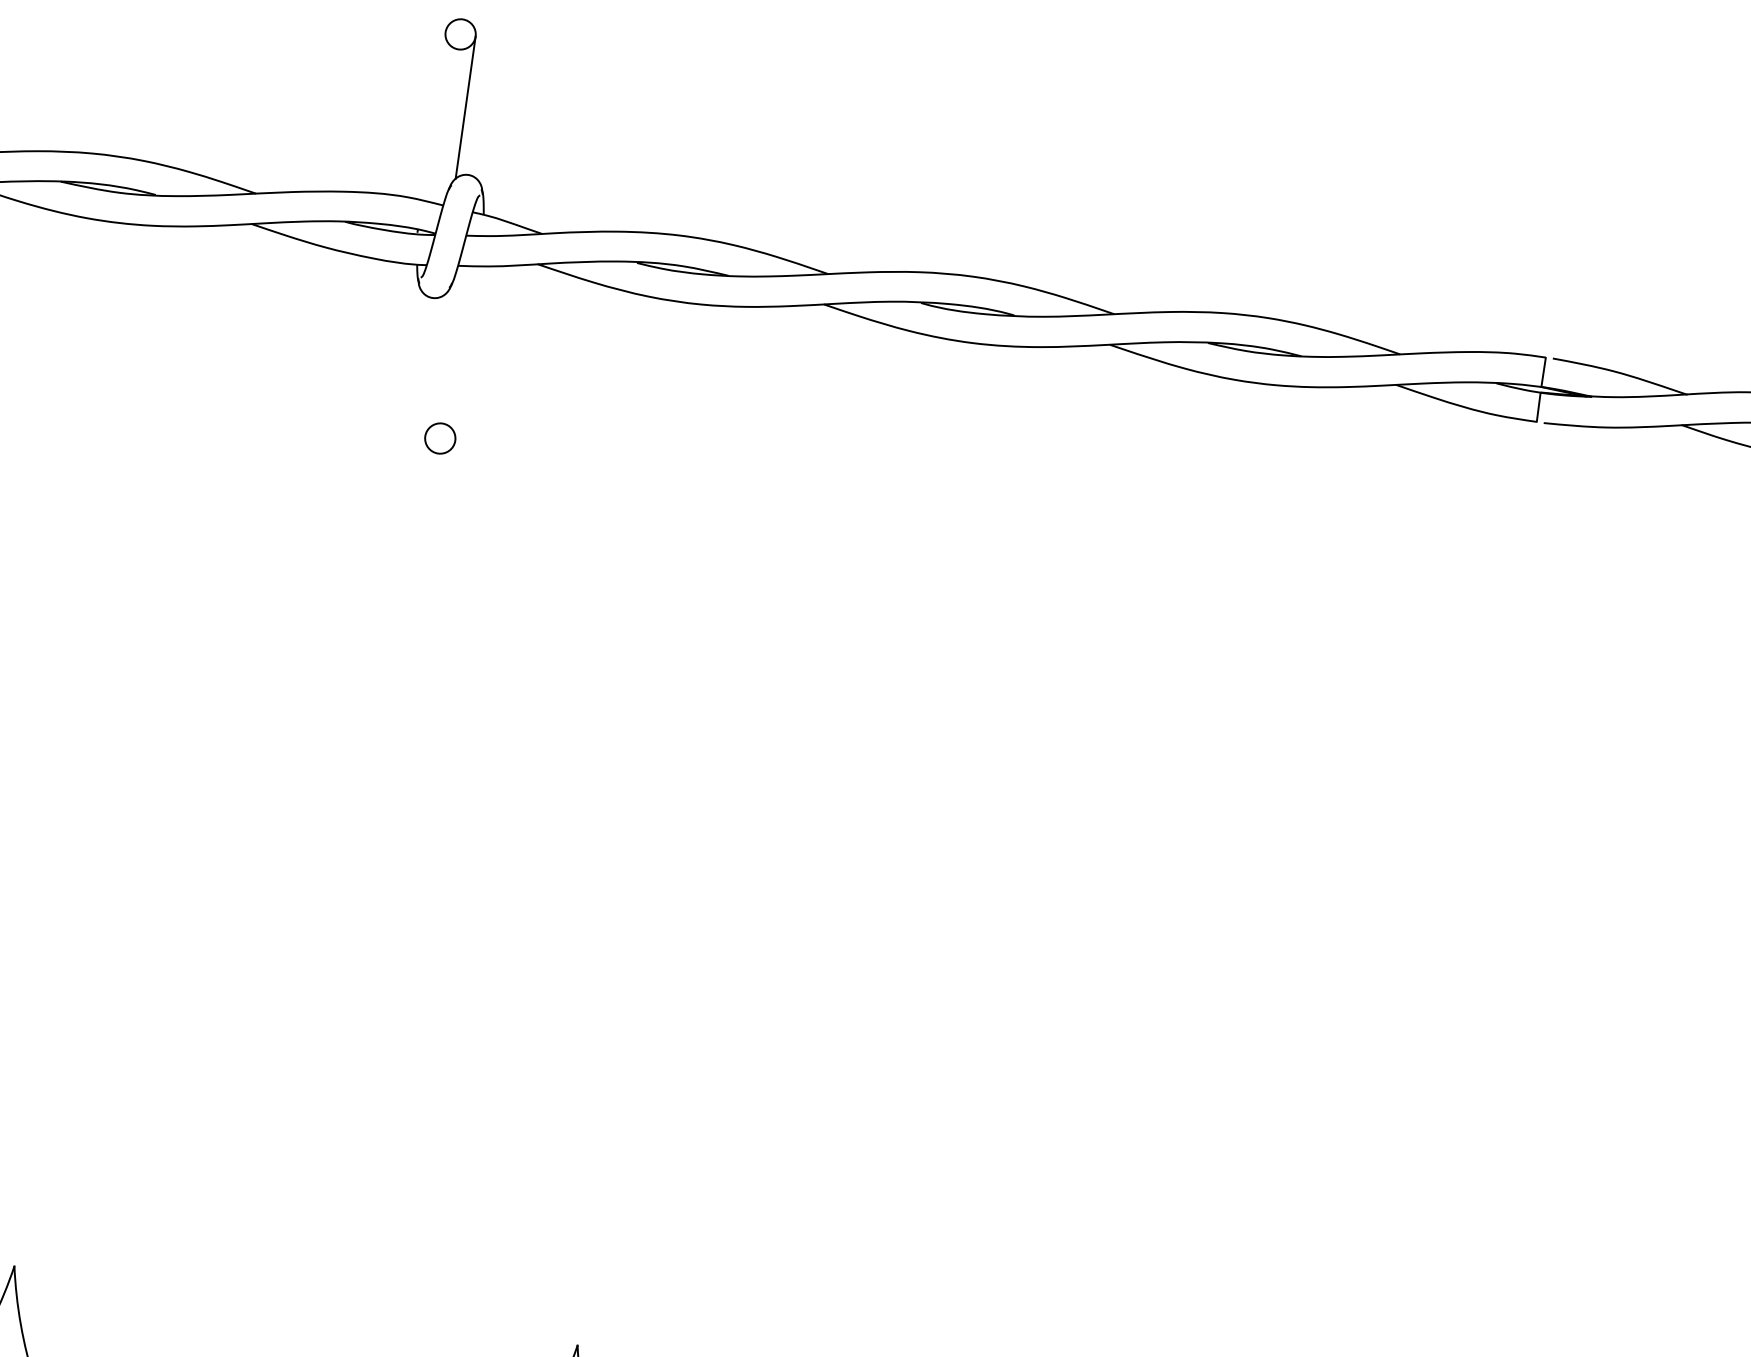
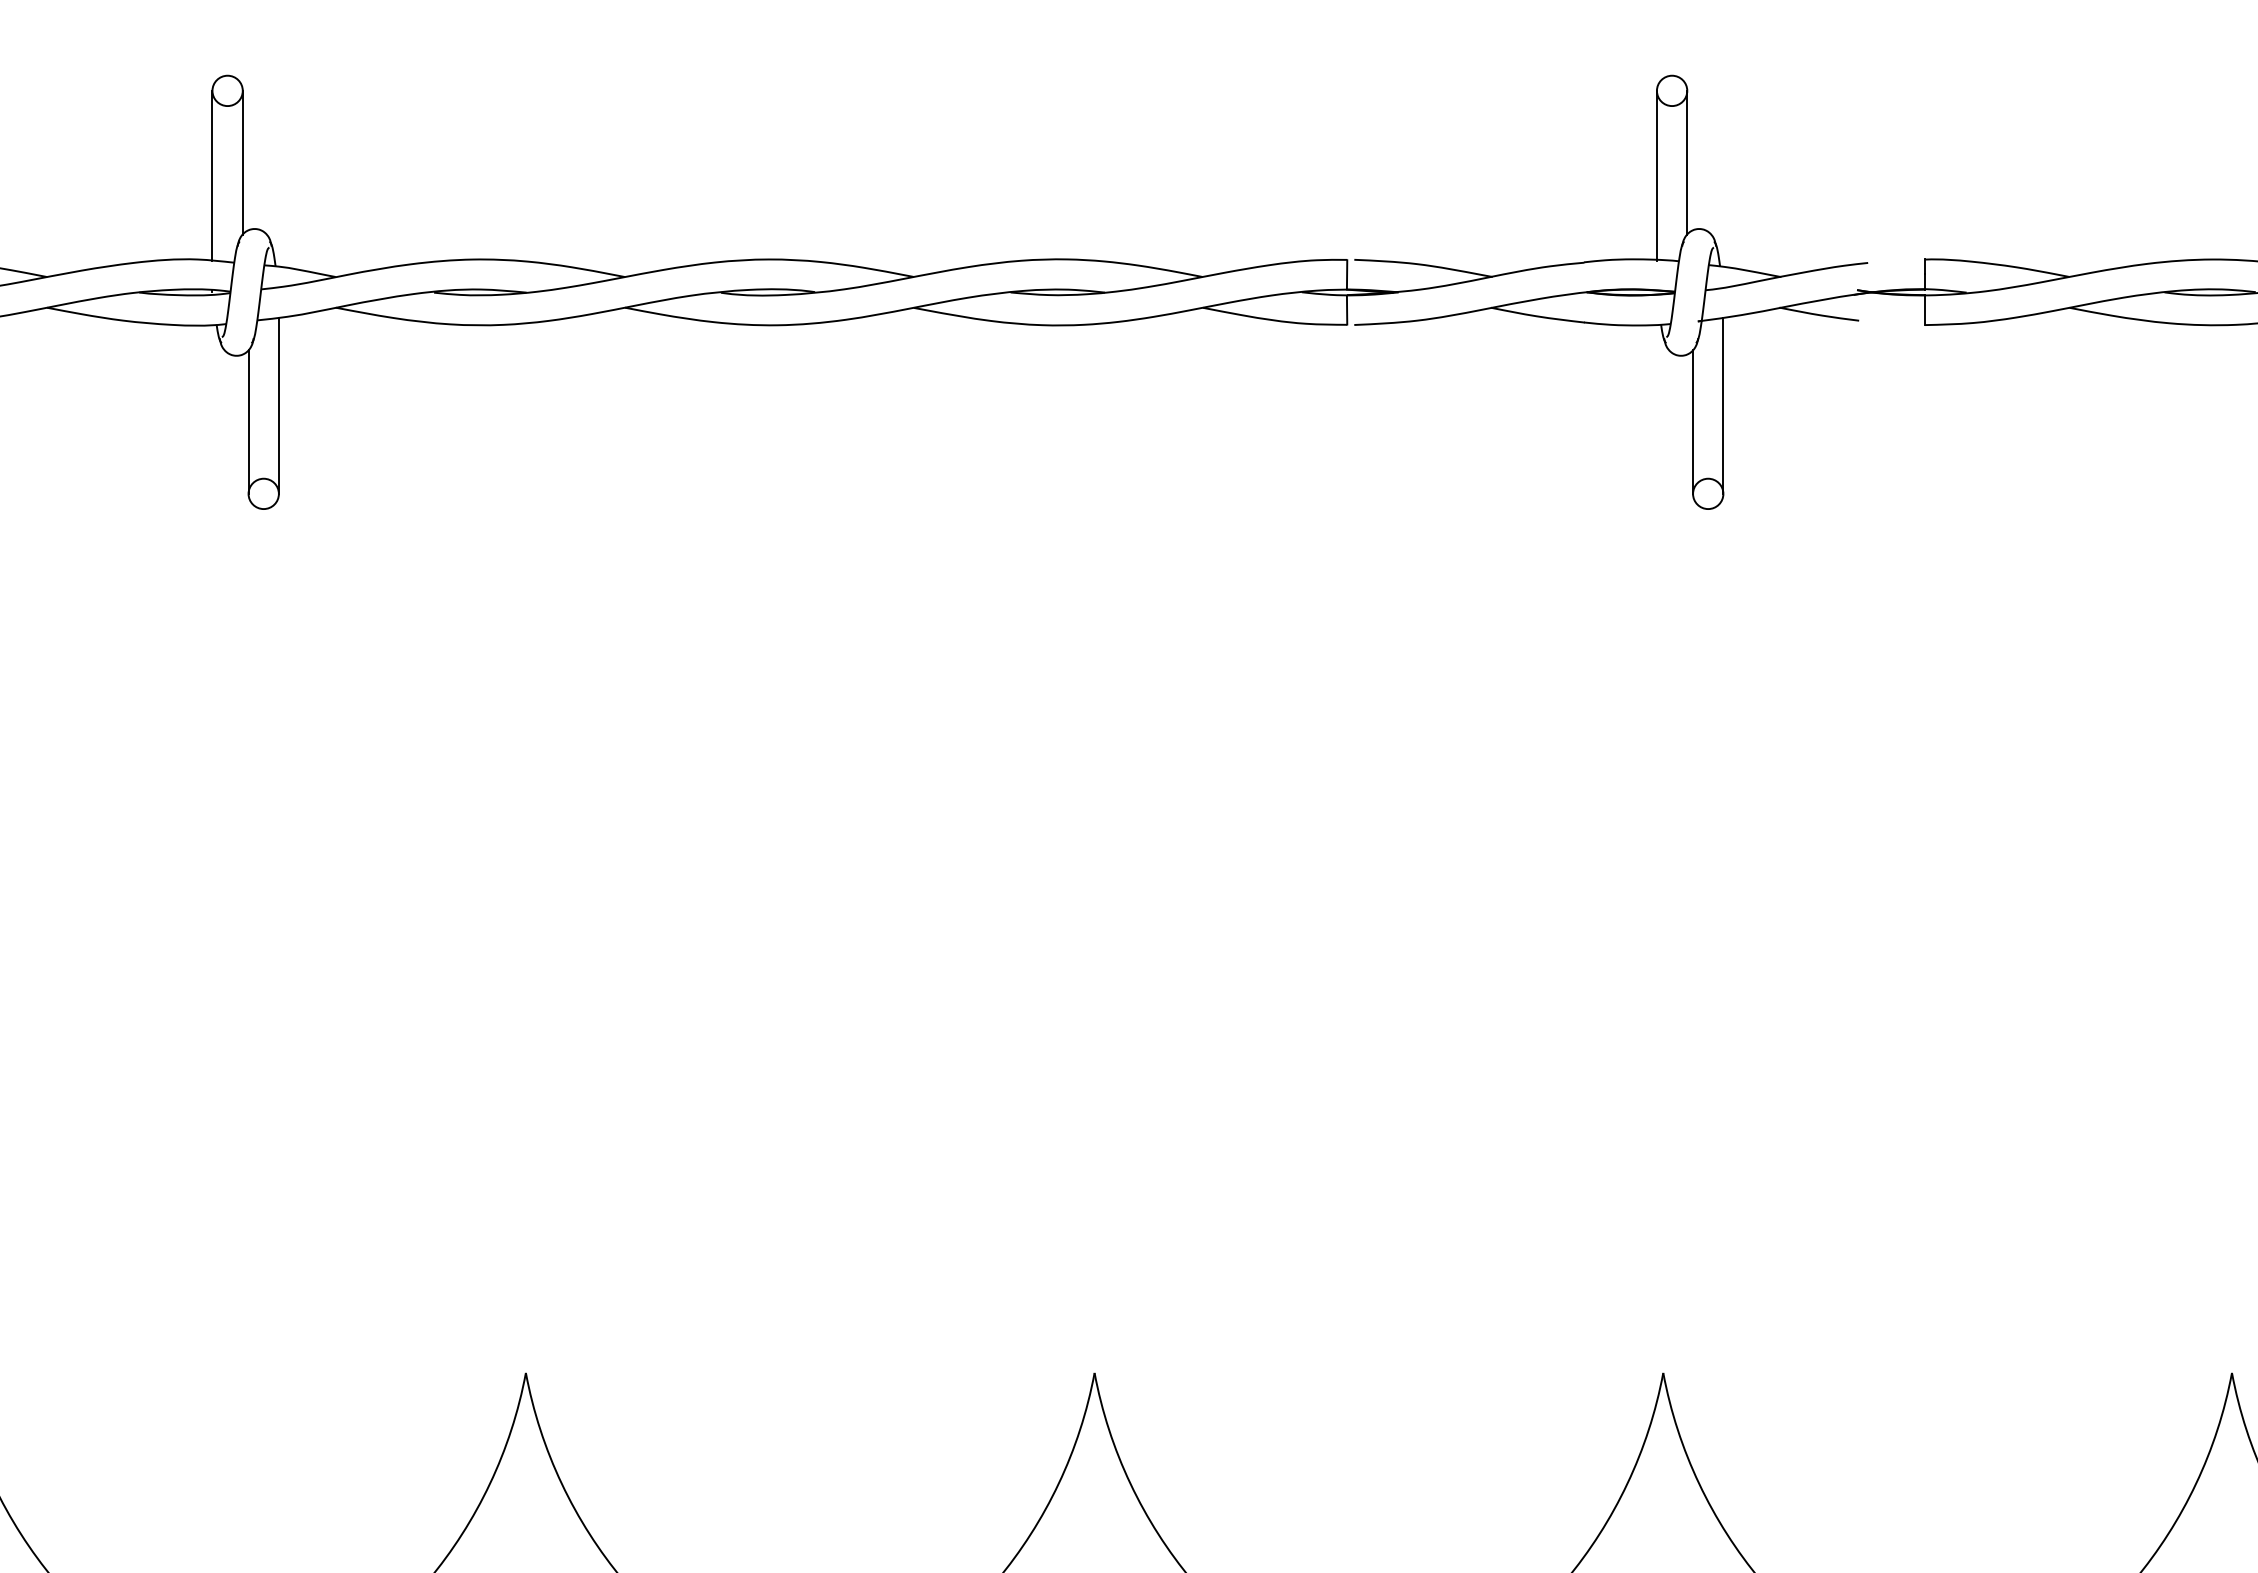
line: (433, 116) -> (212, 175), added
line: (467, 353) -> (278, 405), added
line: (435, 364) -> (248, 421), added

